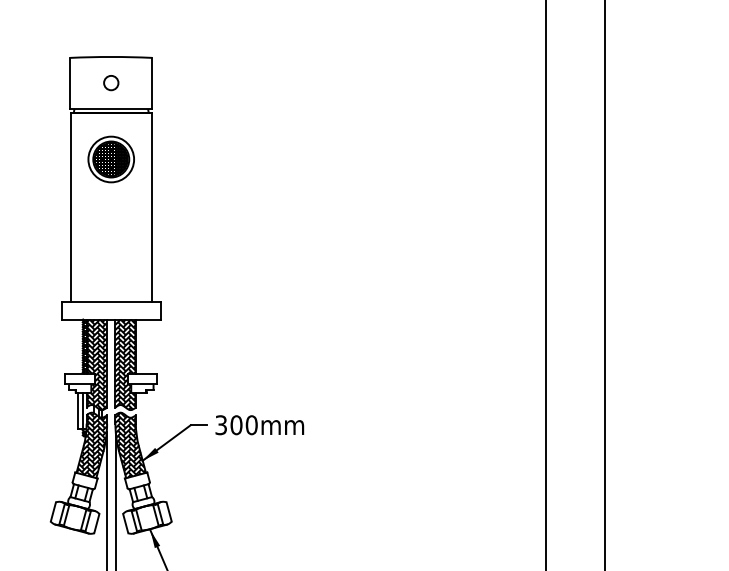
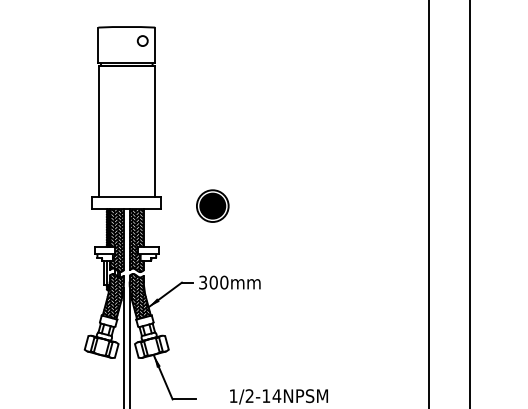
circle: (110, 82) -> (142, 40), moved
part: (110, 158) -> (212, 205), moved

